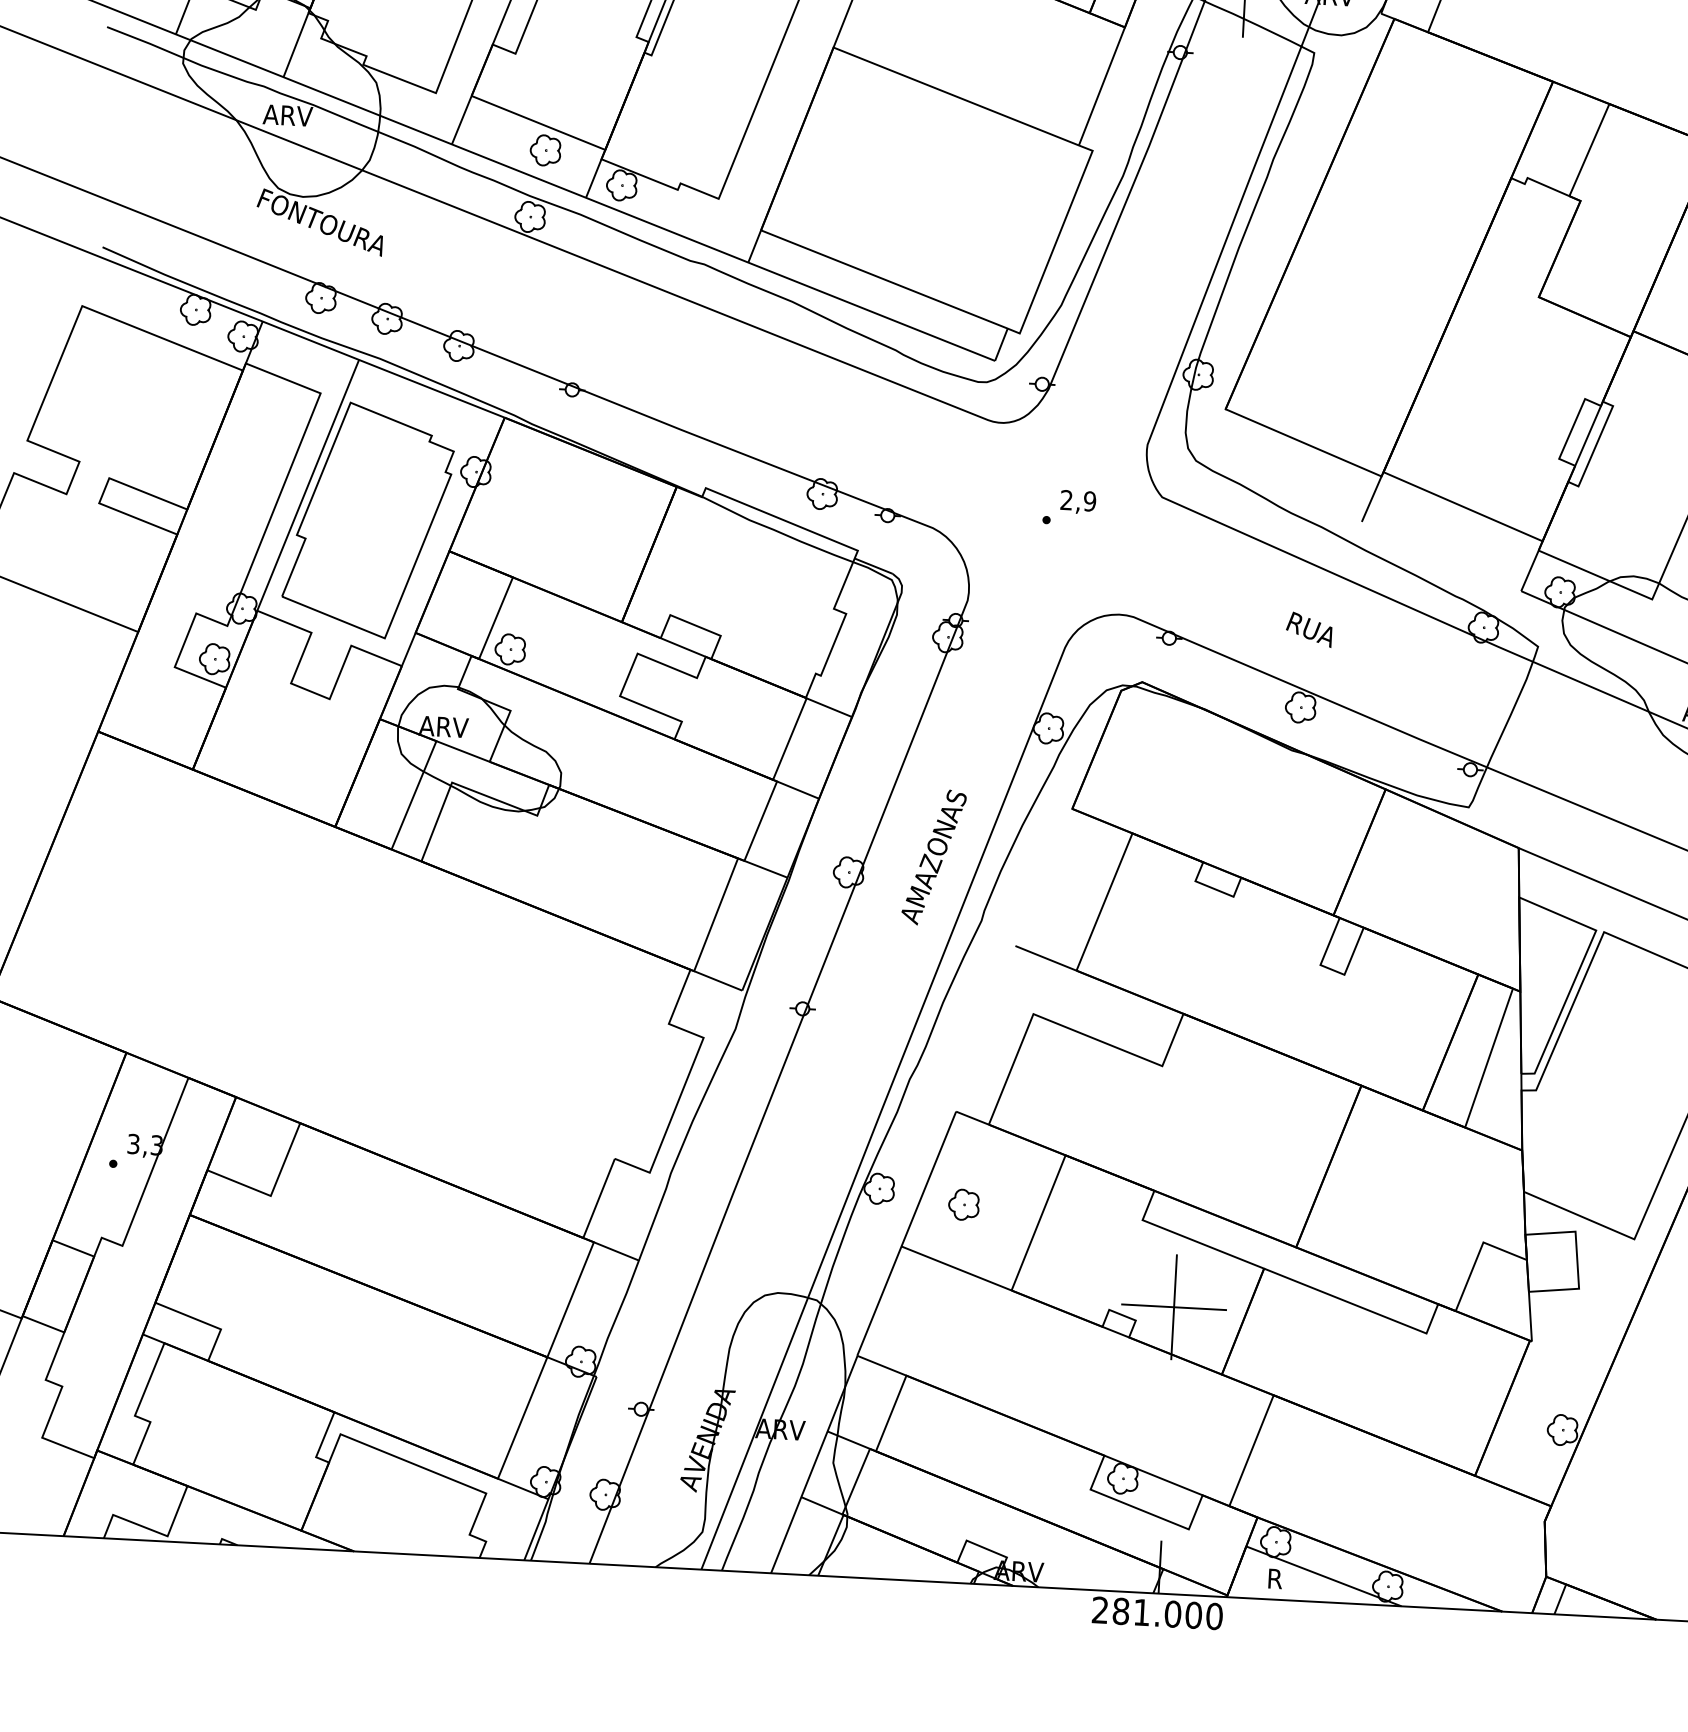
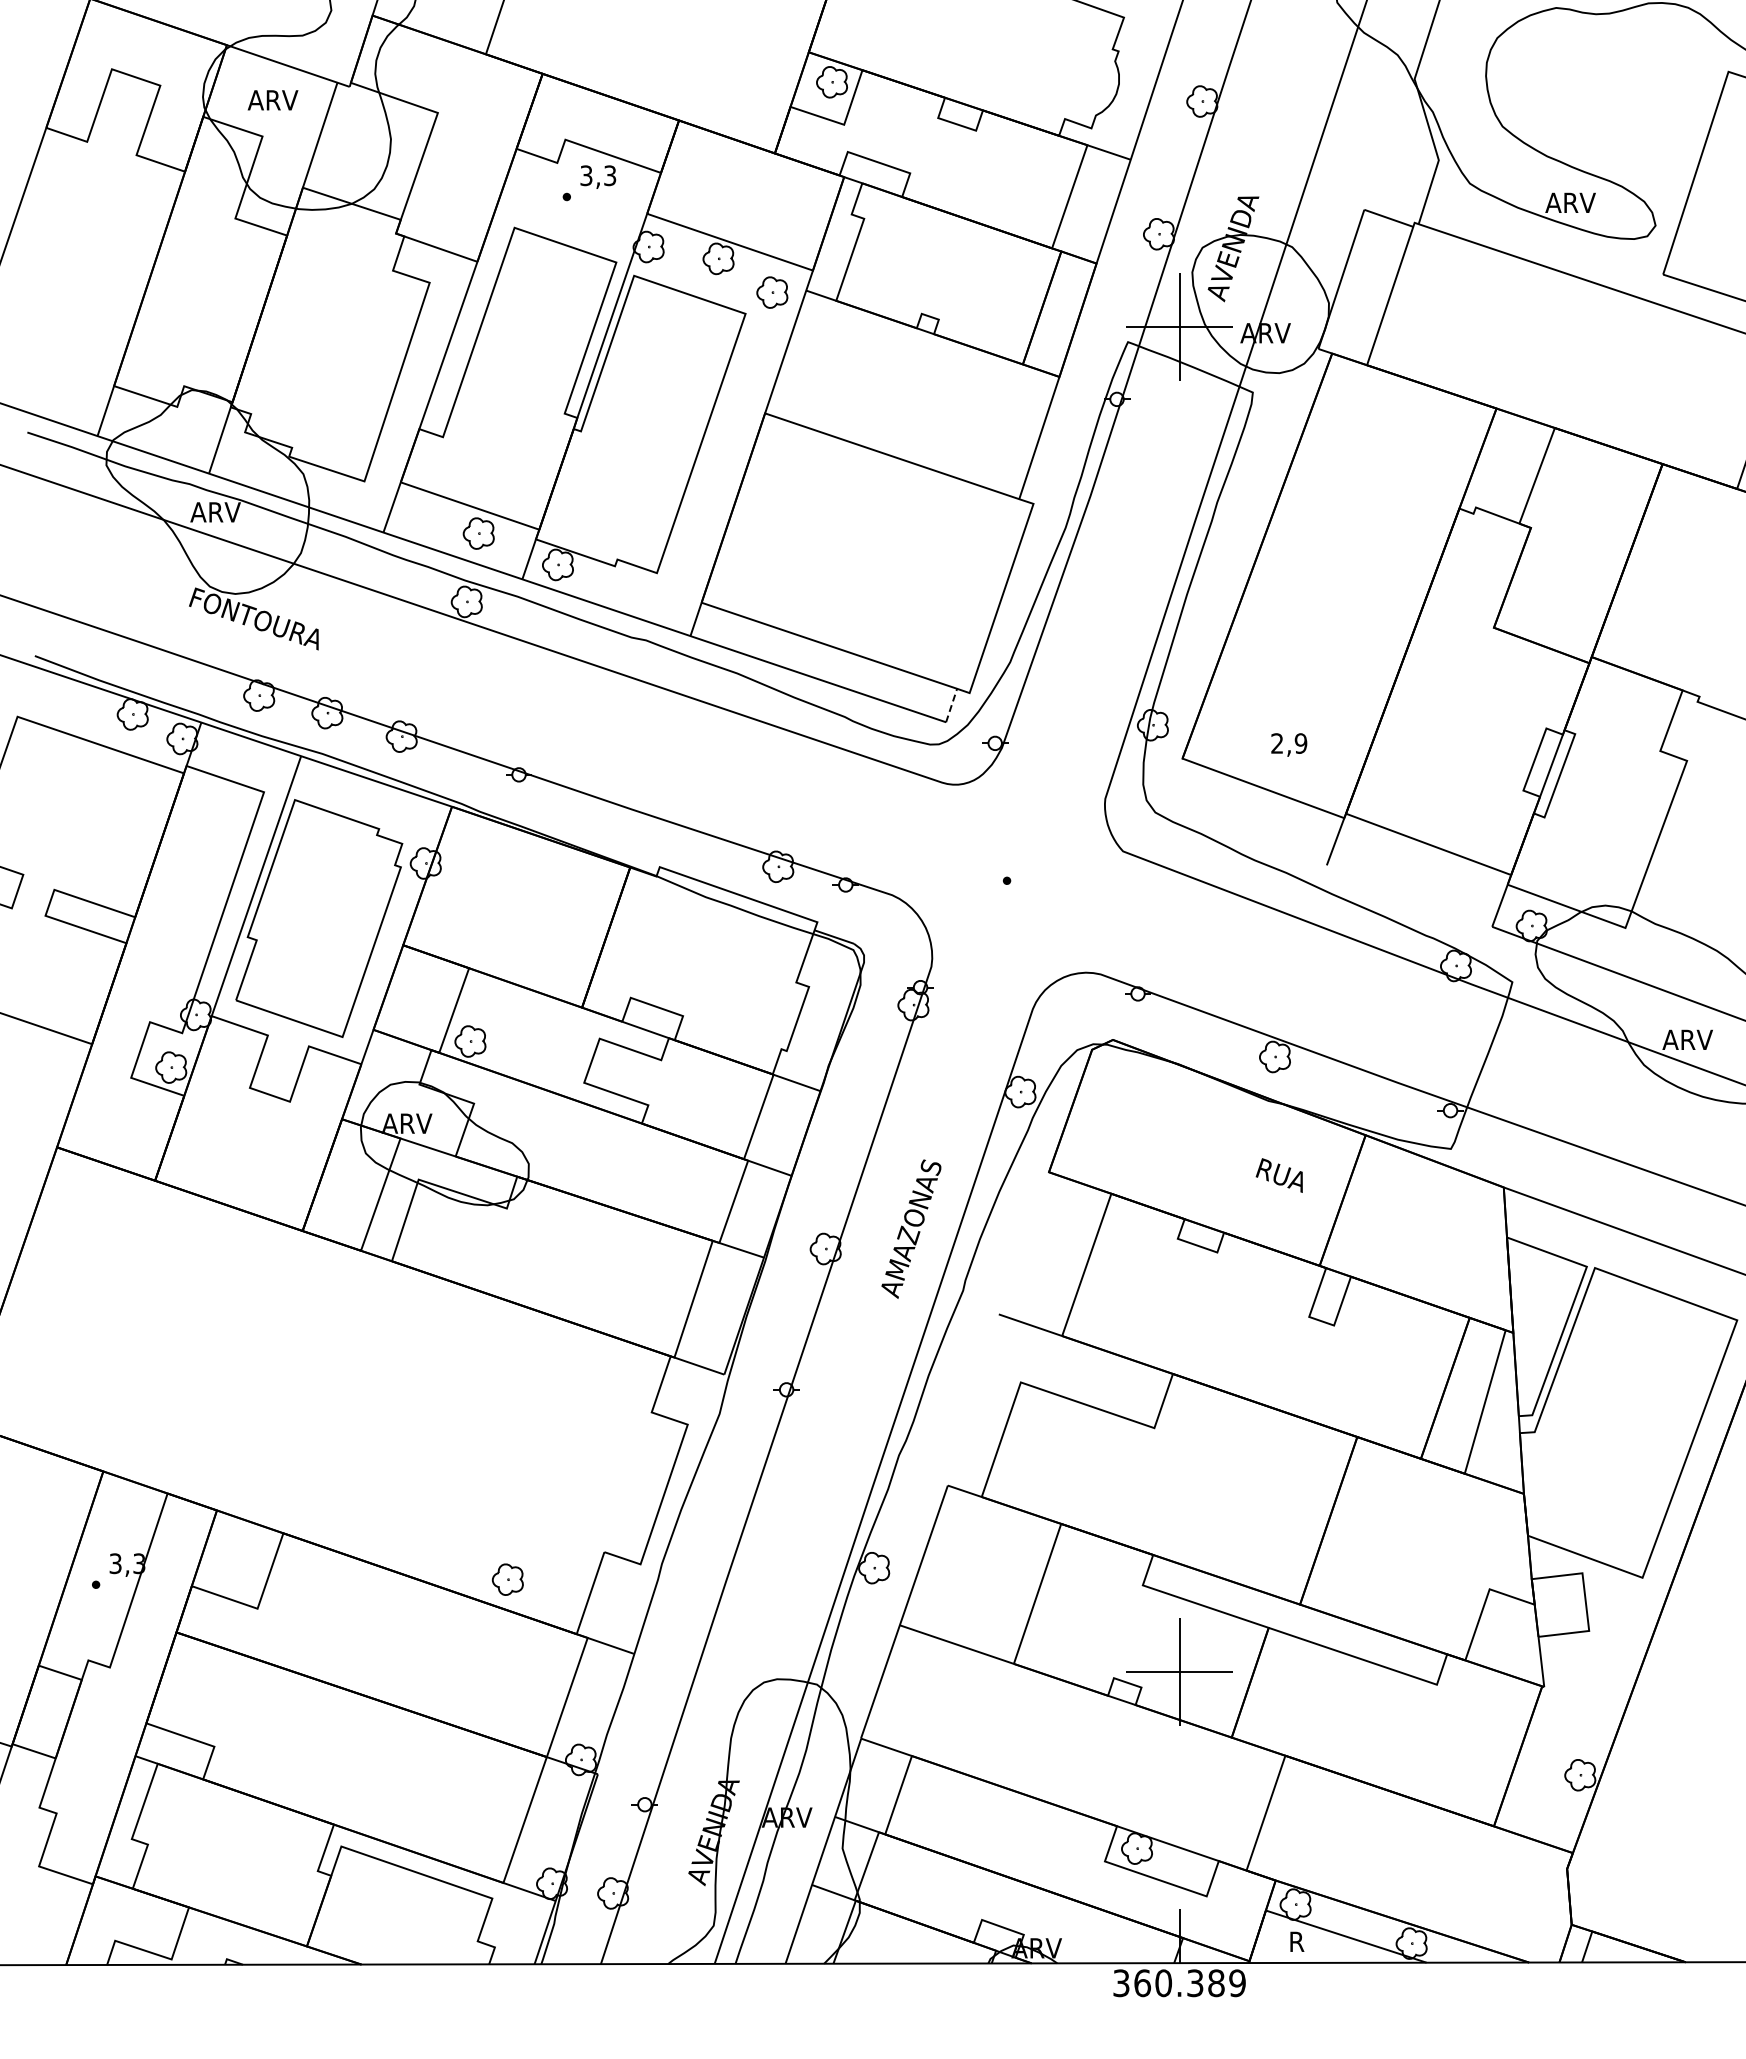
line: (1001, 344) -> (951, 705), solid -> dashed
text: (1078, 501) -> (1289, 744), moved
text: (1308, 629) -> (1278, 1175), moved
part: (963, 1204) -> (507, 1579), moved
text: (1157, 1613) -> (1179, 1983), 281.000 -> 360.389

